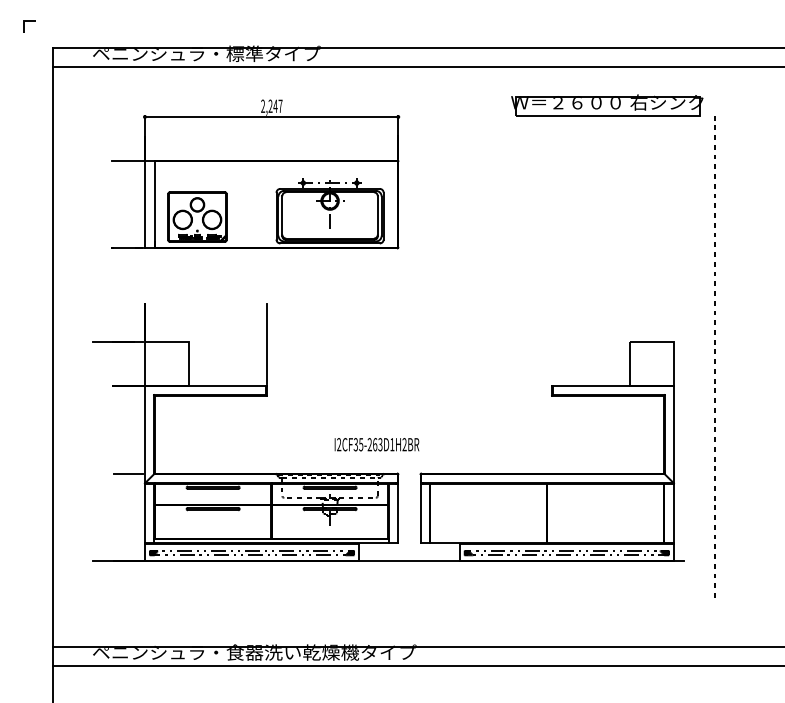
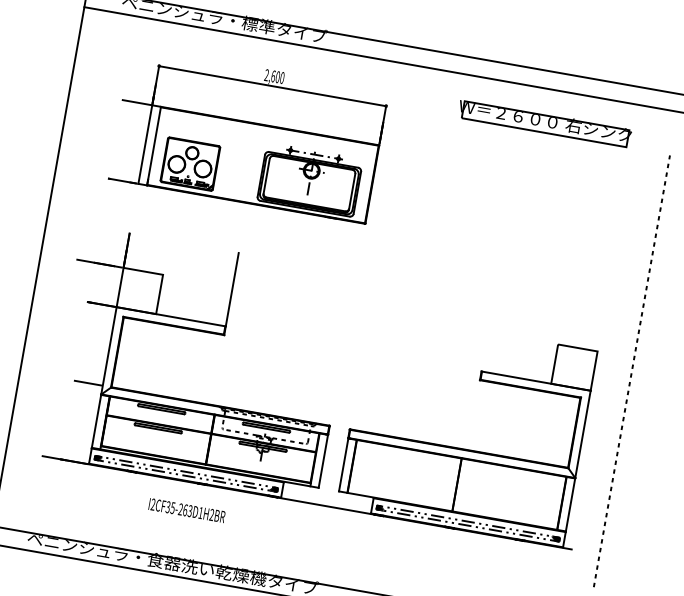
text: (275, 105) -> (277, 76), 2,247 -> 2,600
part: (607, 105) -> (544, 123), moved
text: (376, 444) -> (186, 510), moved

